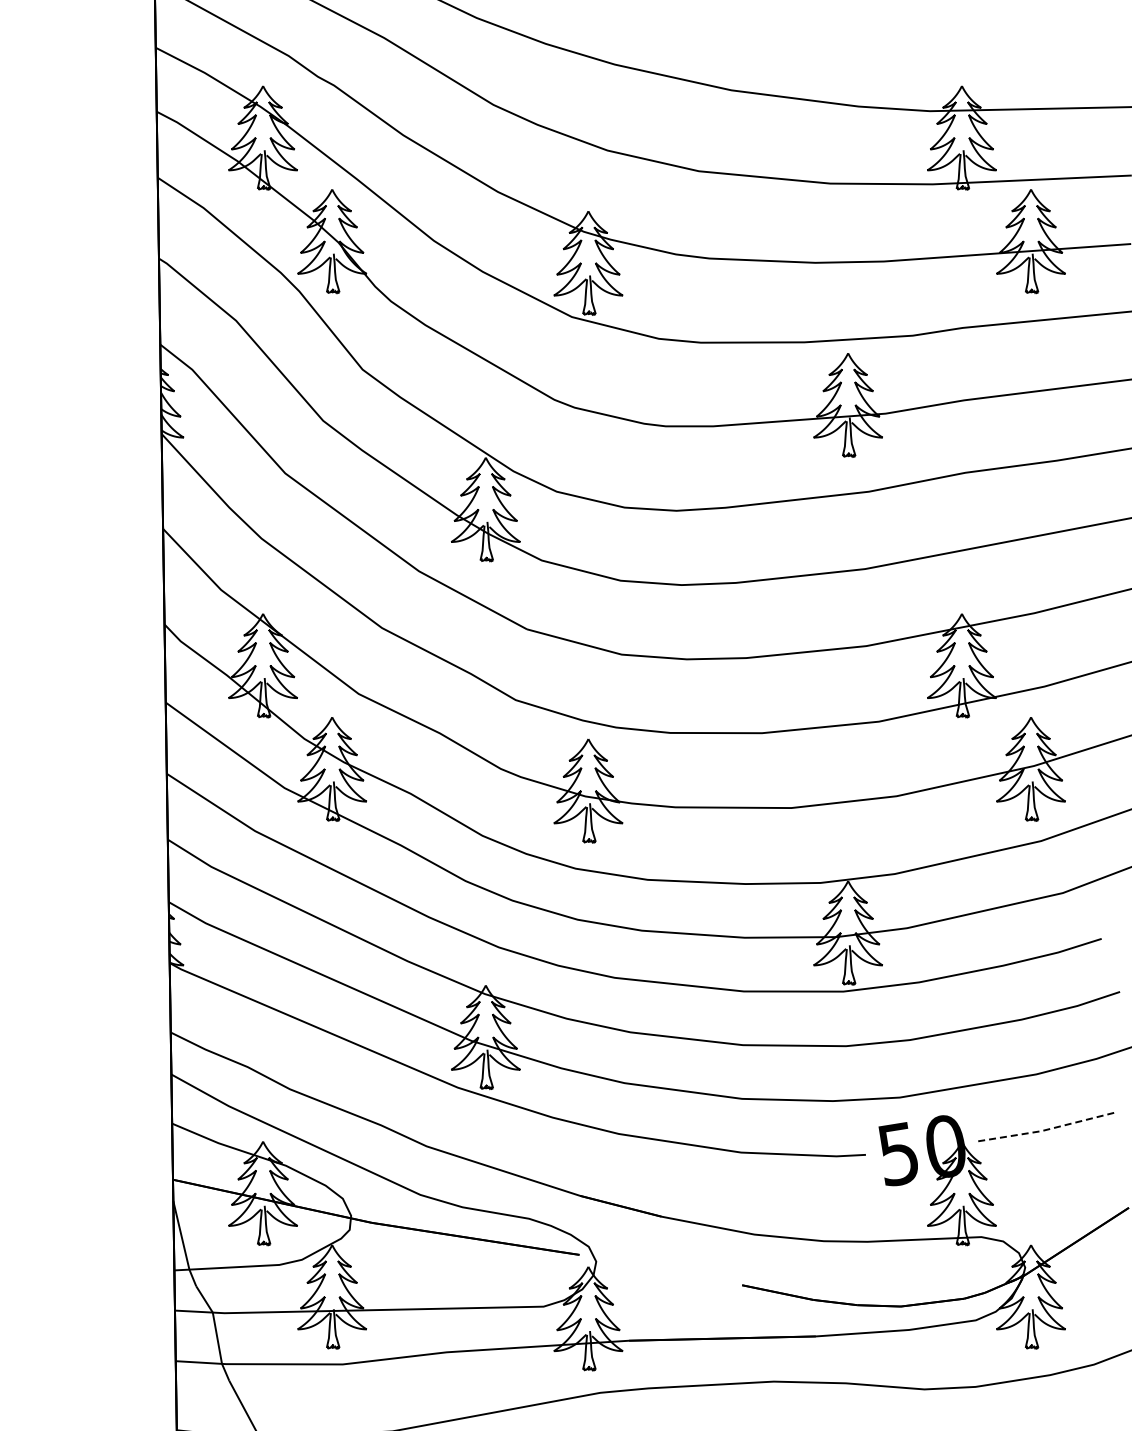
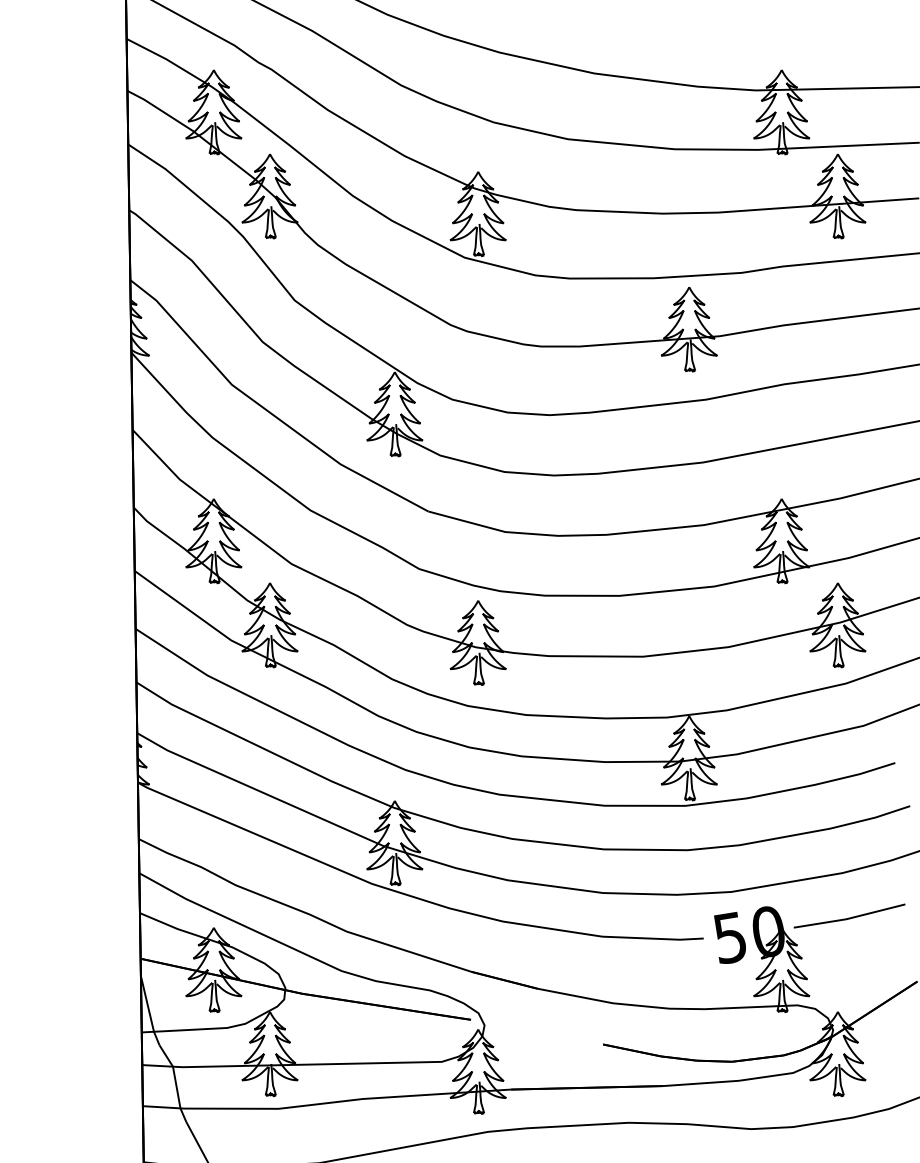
line: (1045, 1130) -> (849, 918), dashed -> solid

